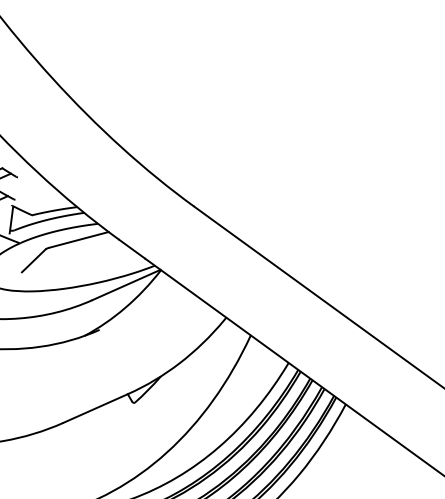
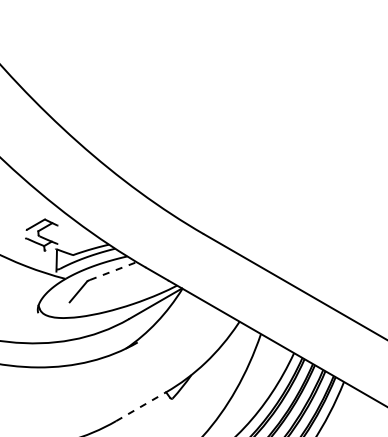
line: (79, 239) -> (113, 270), solid -> dashed
line: (96, 408) -> (141, 406), solid -> dashed

